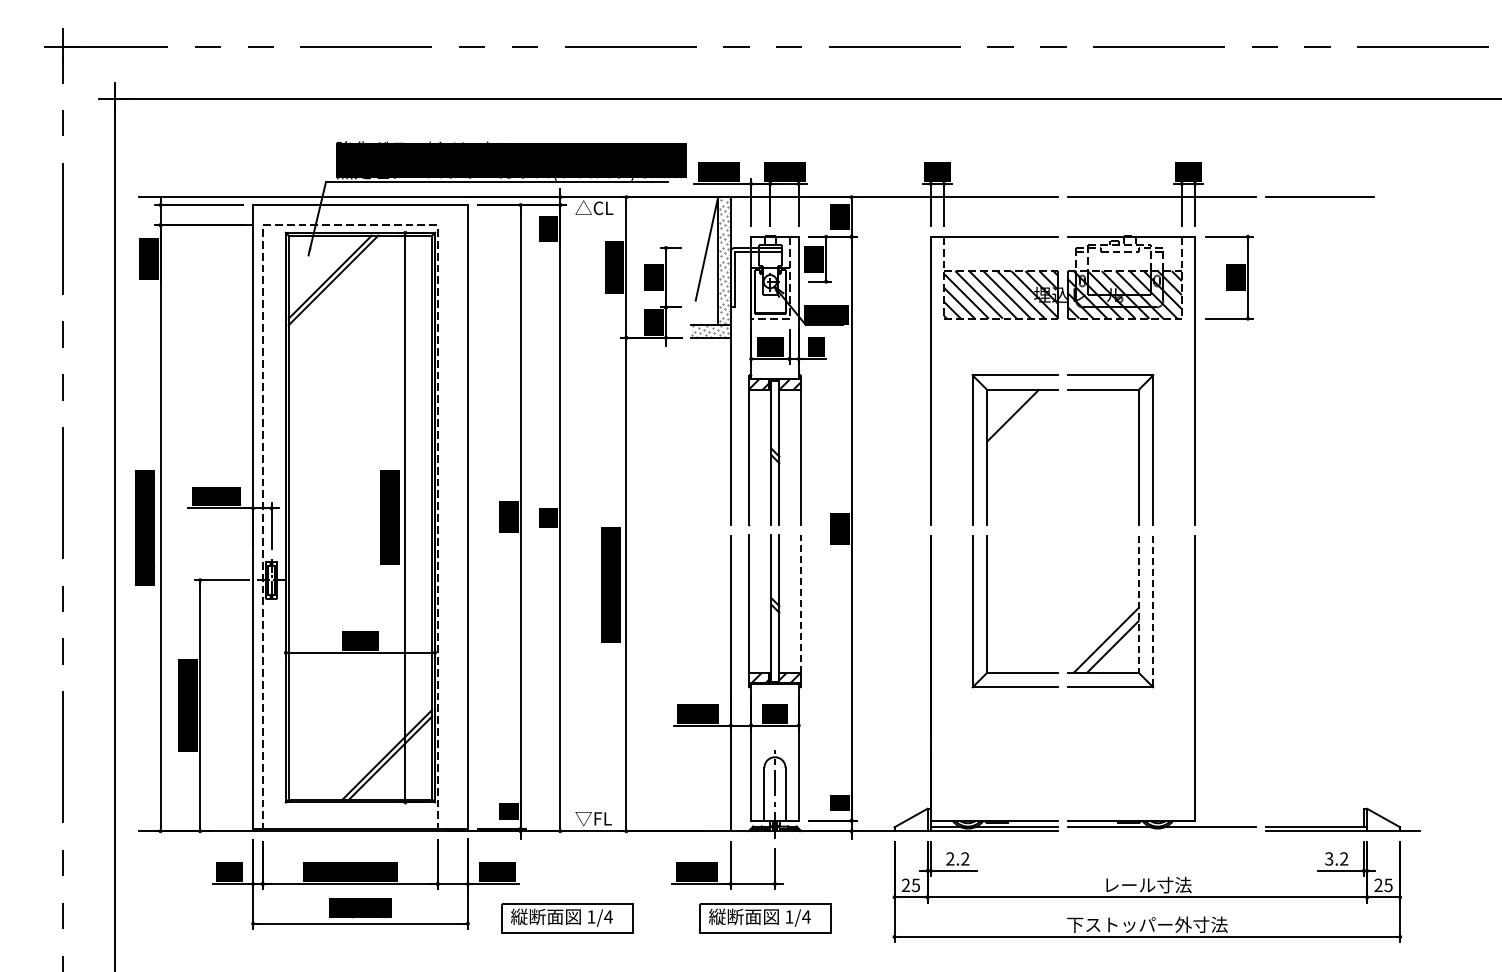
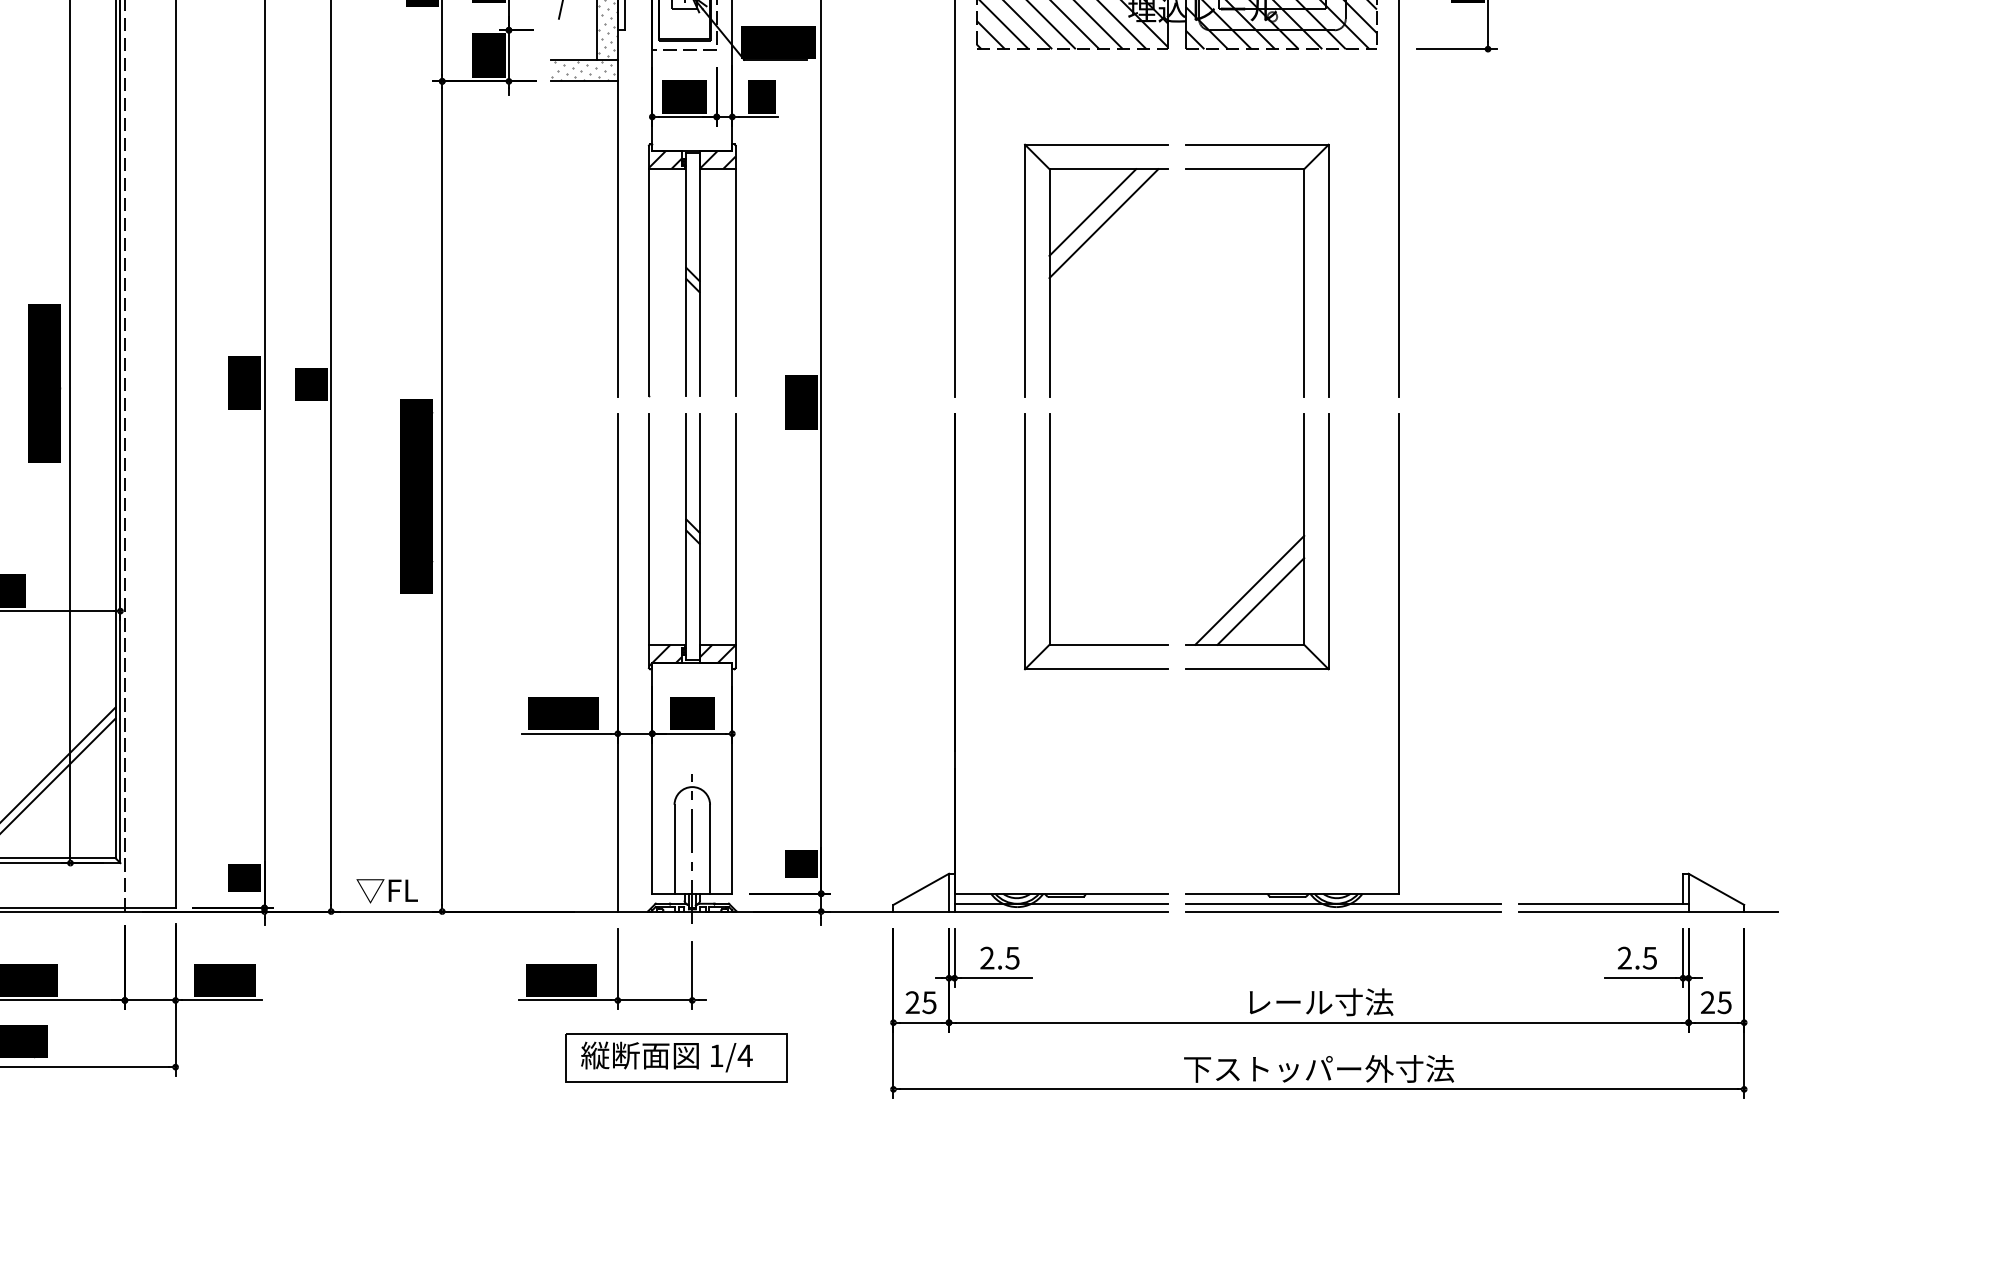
line: (1019, 422) -> (1103, 223), added
line: (800, 604) -> (735, 530), dashed -> solid
line: (1138, 604) -> (1303, 530), dashed -> solid
line: (1153, 611) -> (1329, 541), dashed -> solid
line: (1161, 831) -> (1342, 911), added
text: (965, 858) -> (1012, 957), 2.2 -> 2.5
text: (1336, 858) -> (1637, 957), 3.2 -> 2.5
part: (567, 918) -> (343, 1058), removed

